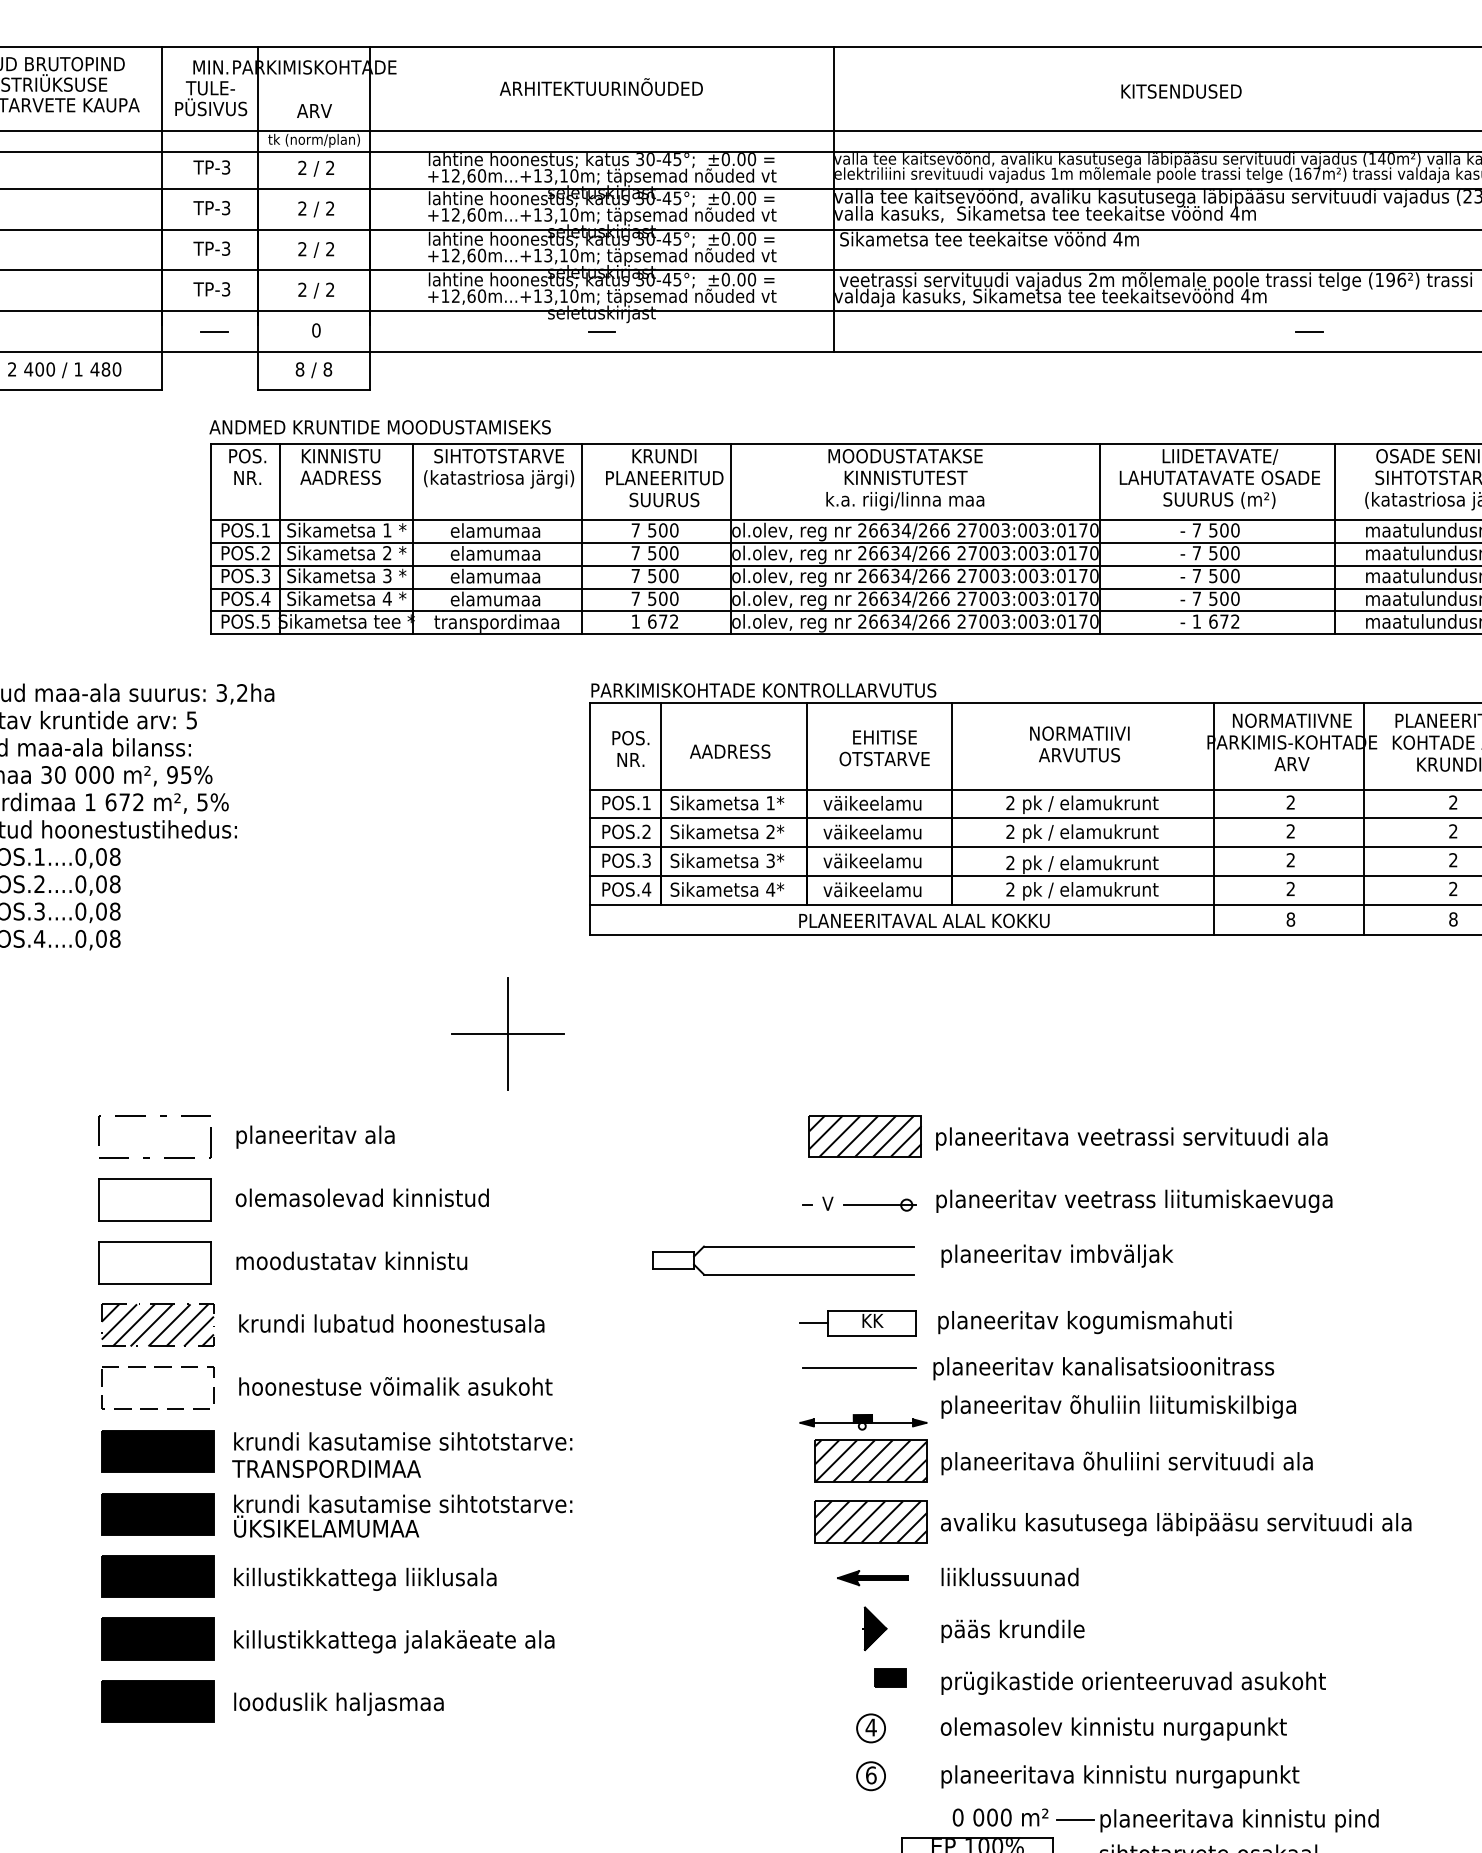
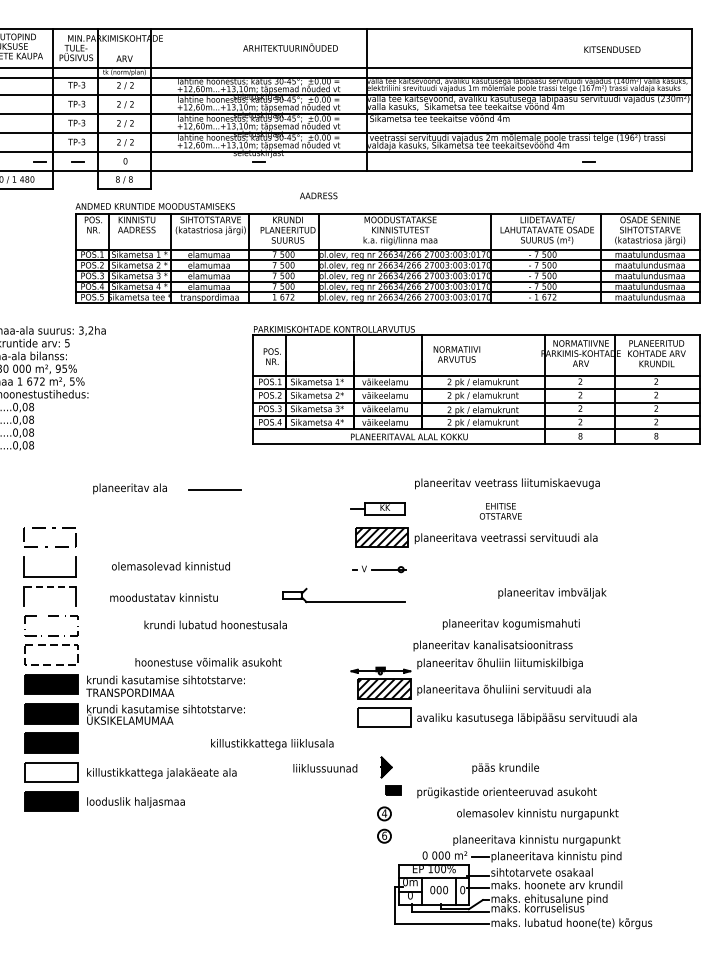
text: (601, 86) -> (290, 47), moved
text: (1181, 91) -> (612, 49), moved
line: (132, 330) -> (39, 161), added
text: (1078, 744) -> (456, 354), moved
text: (883, 748) -> (500, 511), moved
text: (729, 750) -> (318, 195), moved
line: (509, 1033) -> (215, 489), removed
text: (314, 1136) -> (129, 488), moved
line: (155, 1179) -> (50, 557), removed
text: (361, 1198) -> (170, 566), moved
text: (1134, 1200) -> (507, 483), moved
line: (153, 1241) -> (49, 586), solid -> dashed
line: (809, 1245) -> (355, 588), removed
text: (1057, 1256) -> (552, 593), moved
text: (350, 1260) -> (163, 597), moved
line: (155, 1284) -> (50, 606), removed
text: (391, 1322) -> (215, 624), moved
part: (856, 1322) -> (377, 508), moved
text: (1085, 1322) -> (511, 624), moved
hatch: (157, 1324) -> (51, 625), removed
line: (858, 1367) -> (378, 645), removed
text: (395, 1386) -> (208, 662), moved
hatch: (871, 1521) -> (384, 717), removed
part: (873, 1577) -> (385, 743), removed
text: (1010, 1577) -> (325, 768), moved
text: (365, 1579) -> (272, 744), moved
text: (1012, 1631) -> (505, 768), moved
fill: (157, 1637) -> (51, 771), removed
text: (1113, 1727) -> (537, 813), moved
text: (1119, 1776) -> (536, 840), moved

